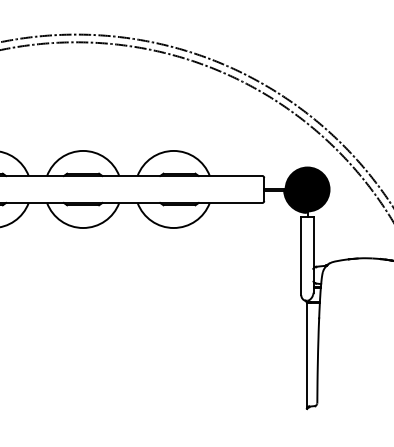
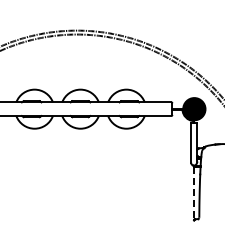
line: (307, 355) -> (194, 193), solid -> dashed

